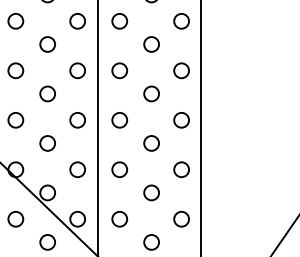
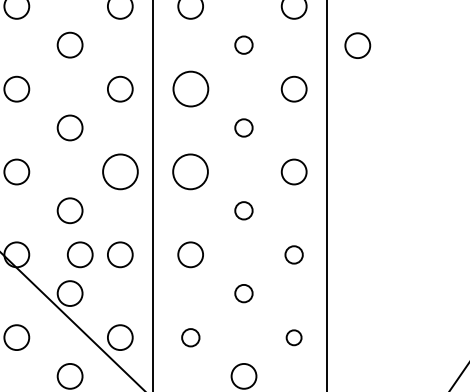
circle: (151, 44) -> (243, 45), size x0.7
circle: (219, 44) -> (357, 45), added
circle: (119, 70) -> (190, 88), size x1.4
circle: (151, 93) -> (243, 127), size x0.7
circle: (77, 120) -> (119, 172), size x1.4
circle: (119, 120) -> (190, 172), size x1.4
circle: (151, 143) -> (243, 210), size x0.7
circle: (53, 169) -> (79, 254), added
circle: (181, 169) -> (294, 254), size x0.7
circle: (151, 192) -> (243, 292), size x0.7
circle: (119, 219) -> (190, 338), size x0.7
circle: (181, 219) -> (294, 338), size x0.6

